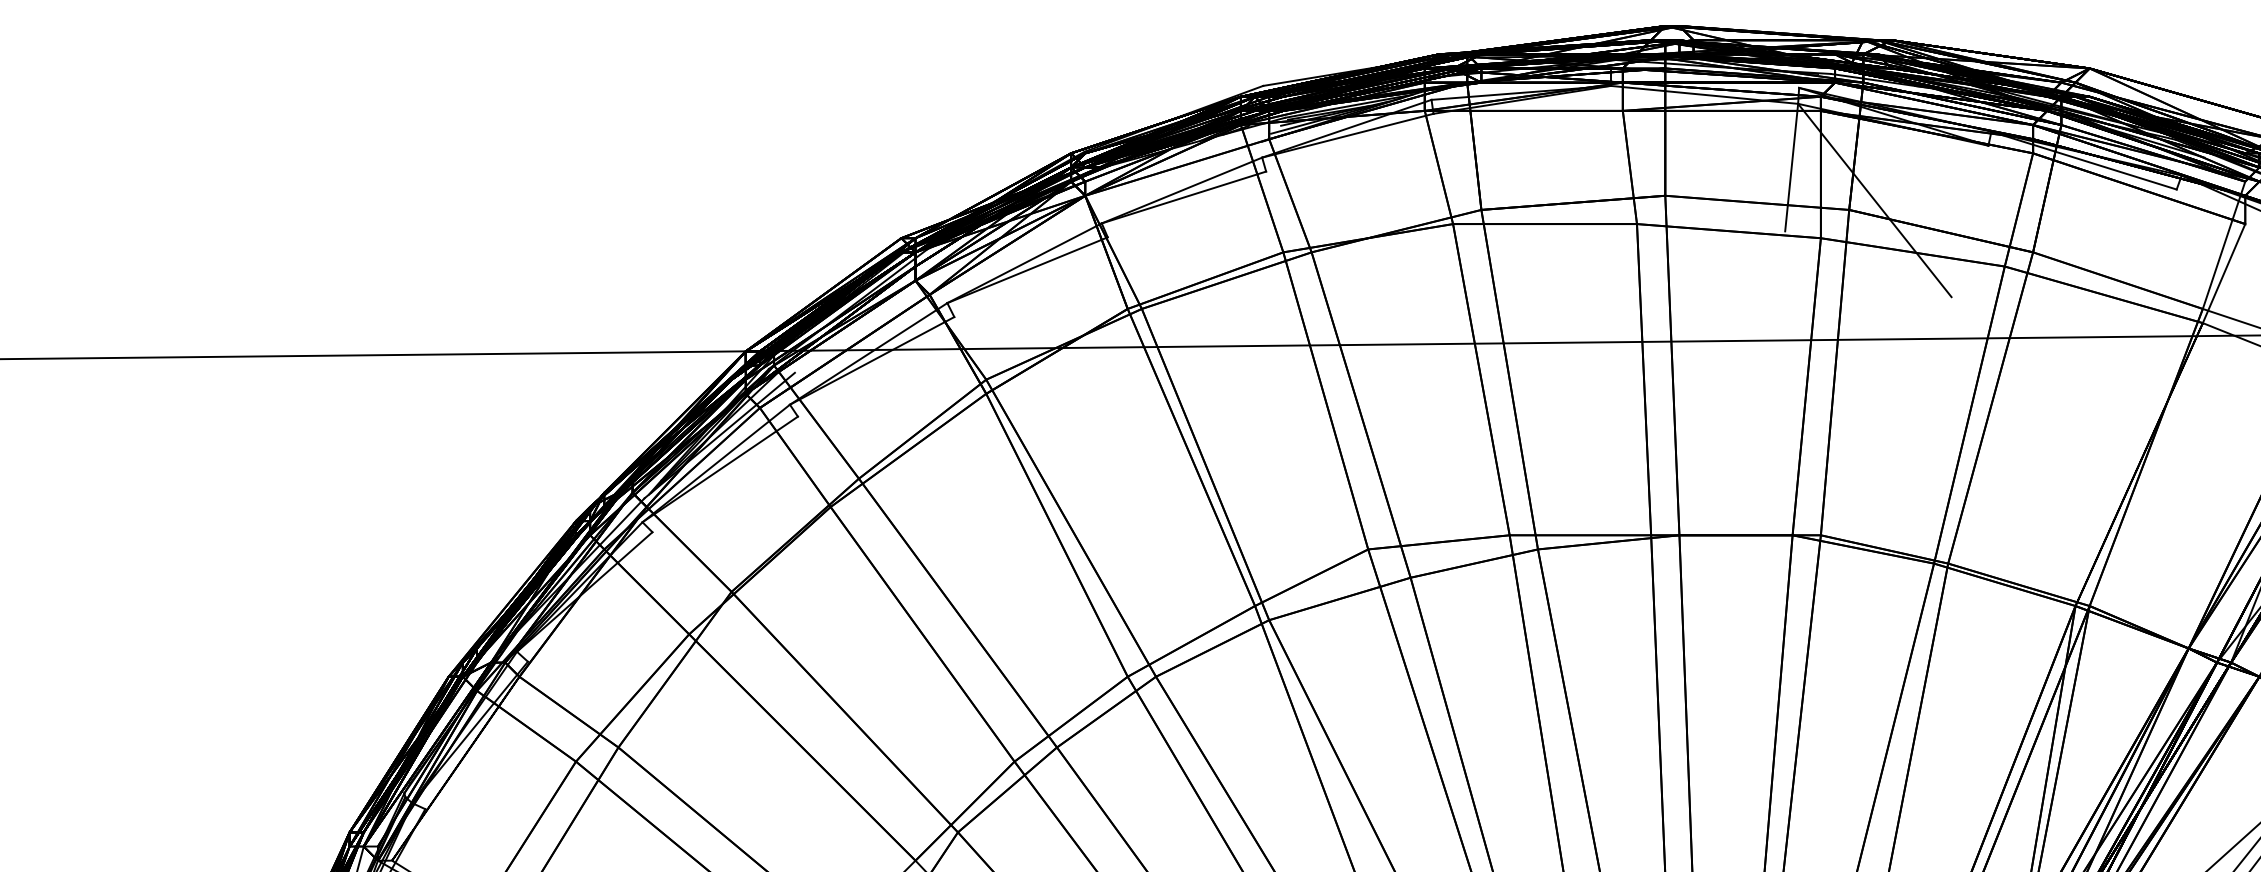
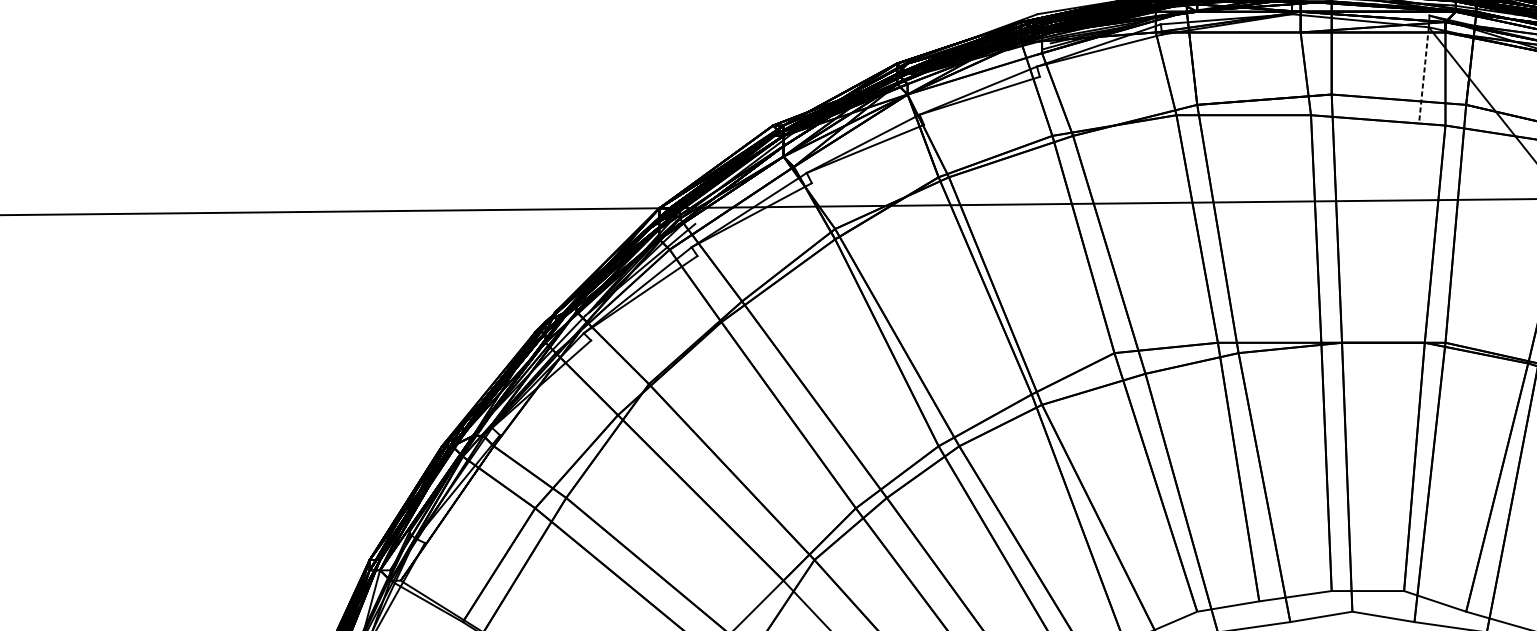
line: (1791, 167) -> (1423, 73), solid -> dashed

